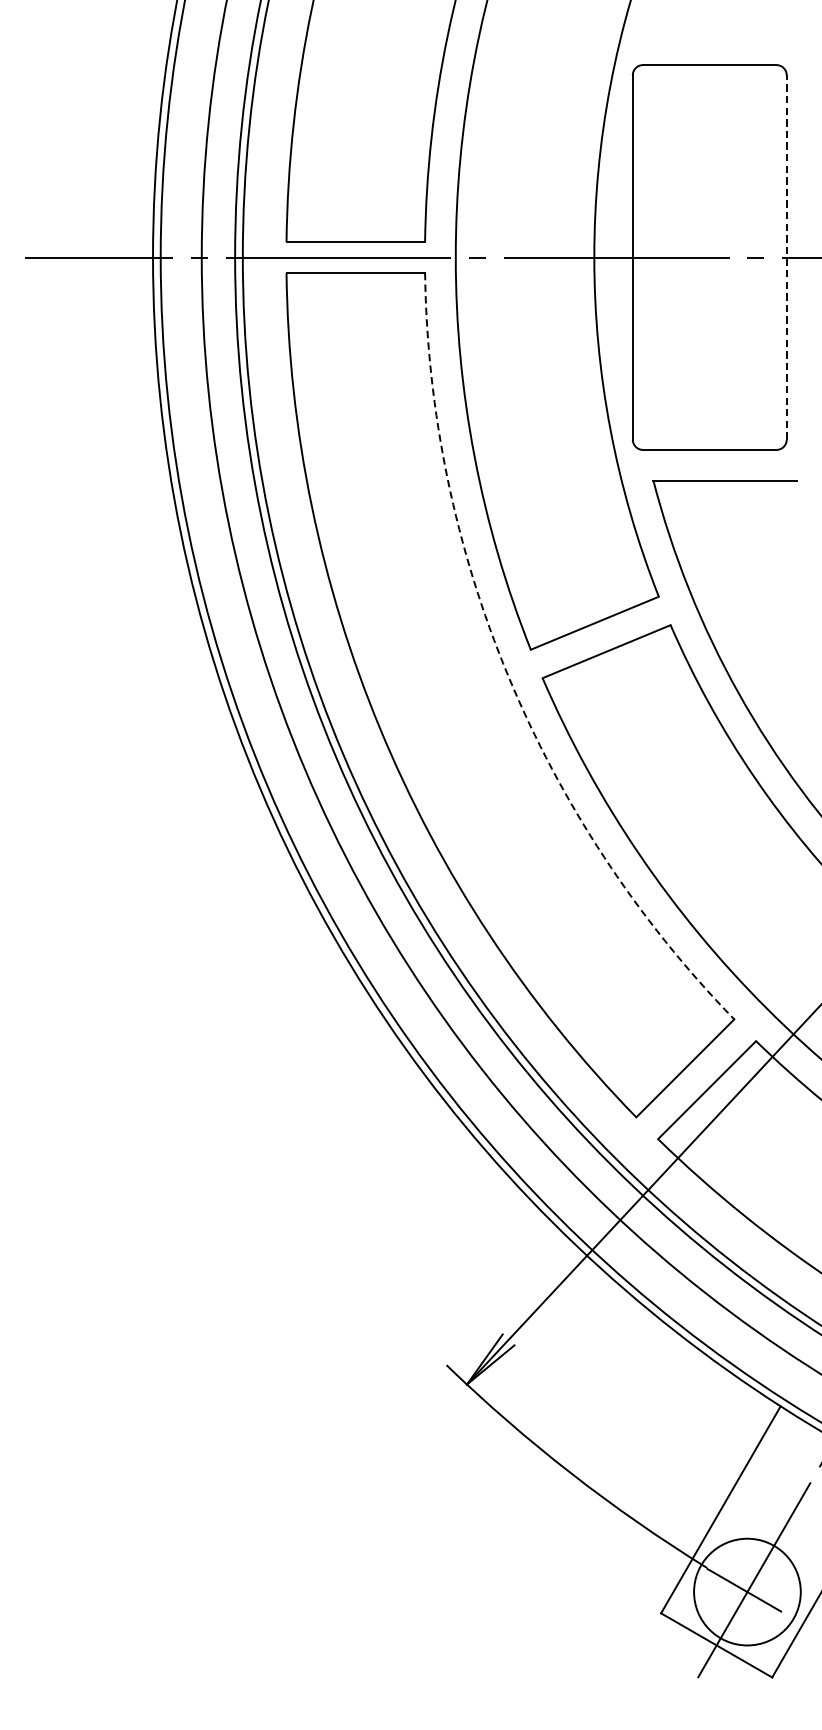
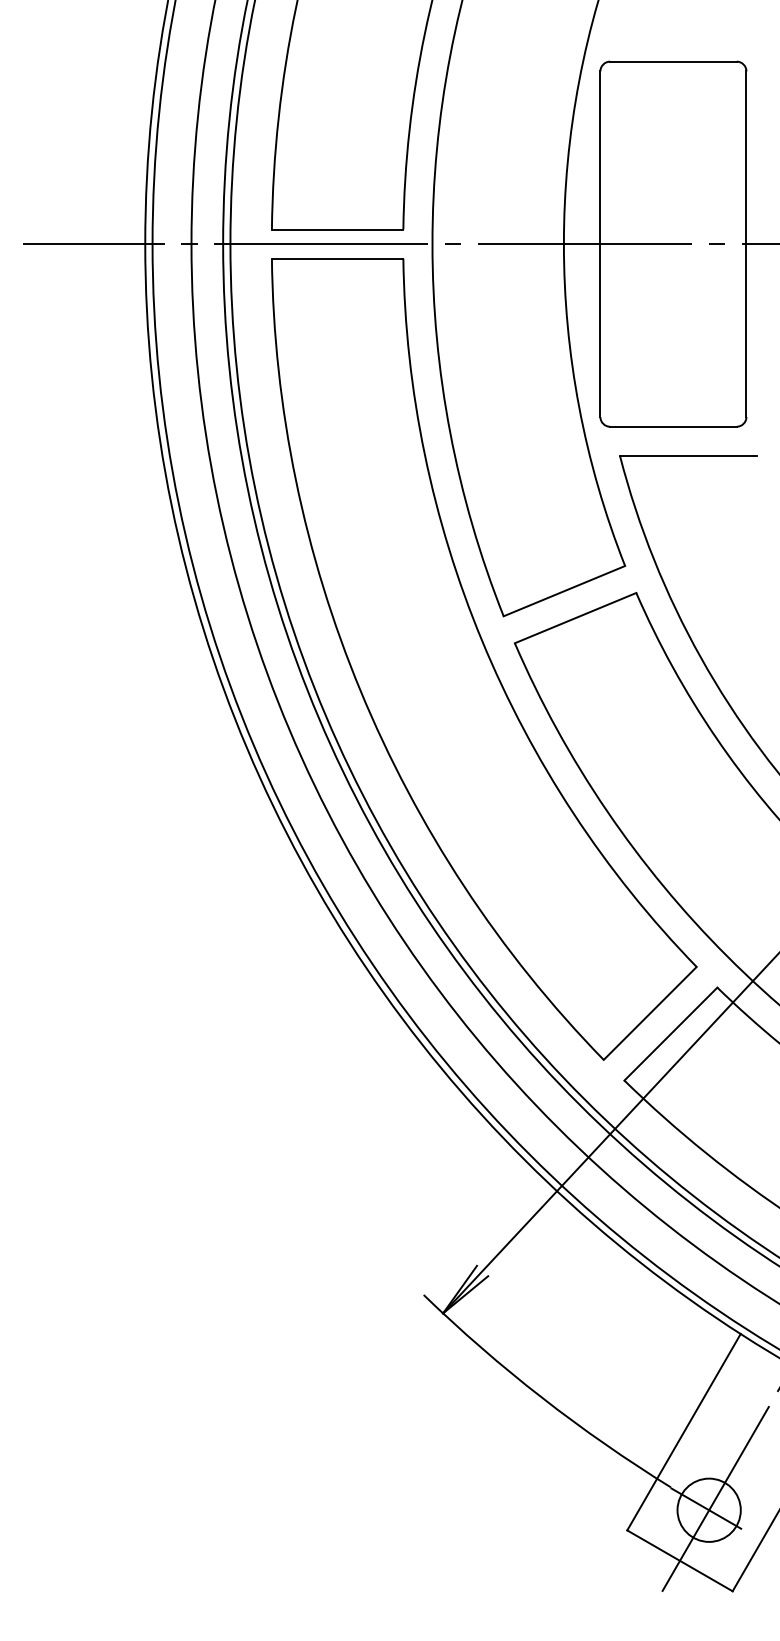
line: (786, 257) -> (746, 244), dashed -> solid
arc: (508, 675) -> (482, 640), dashed -> solid
circle: (746, 1591) -> (708, 1509), size x0.62

